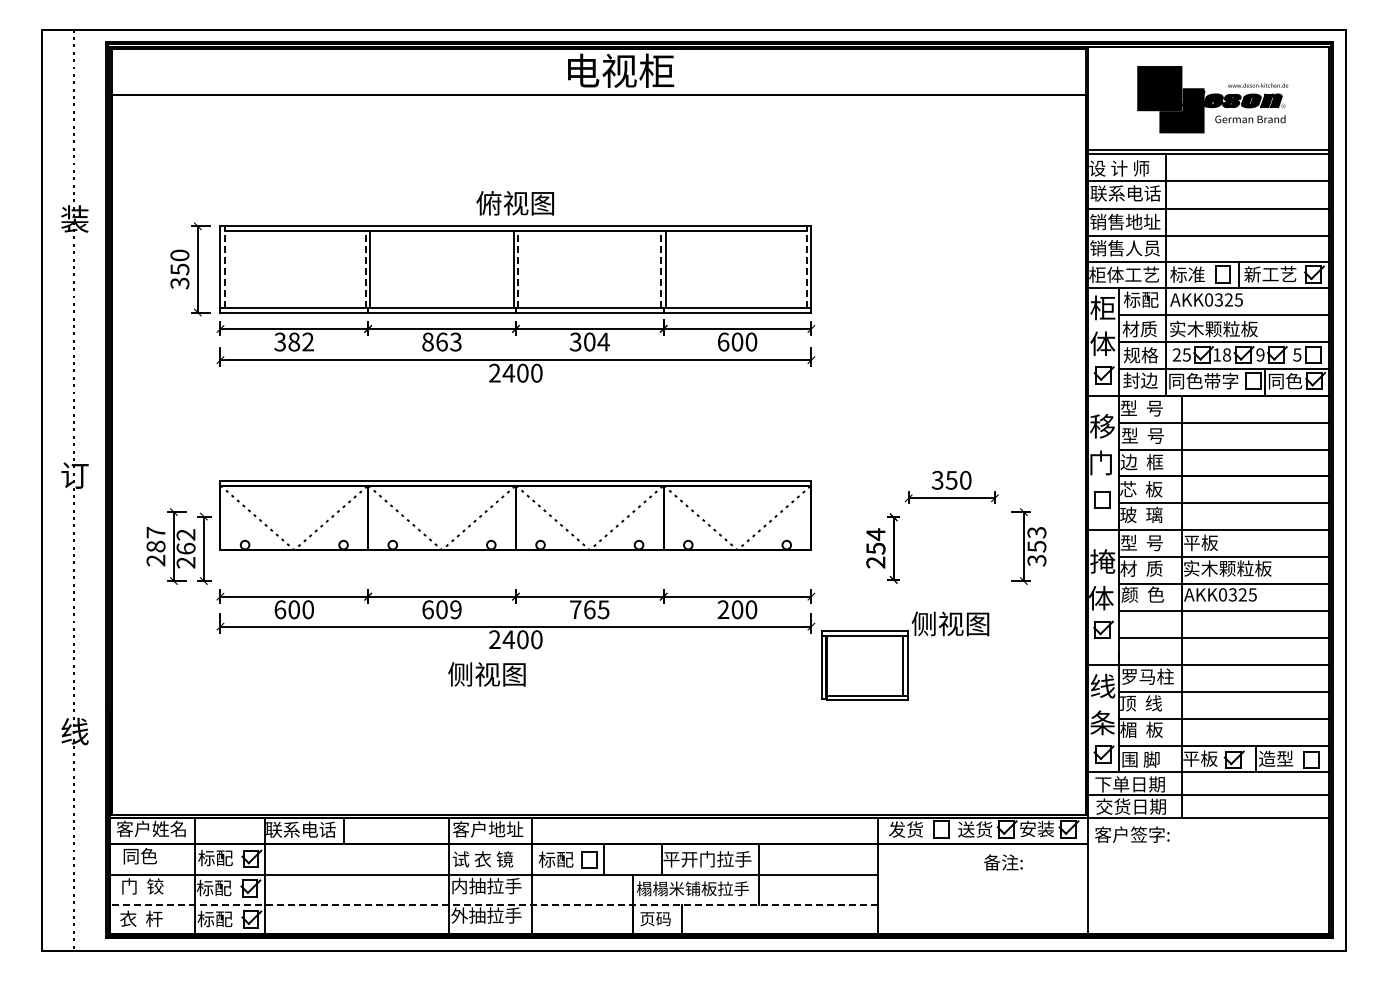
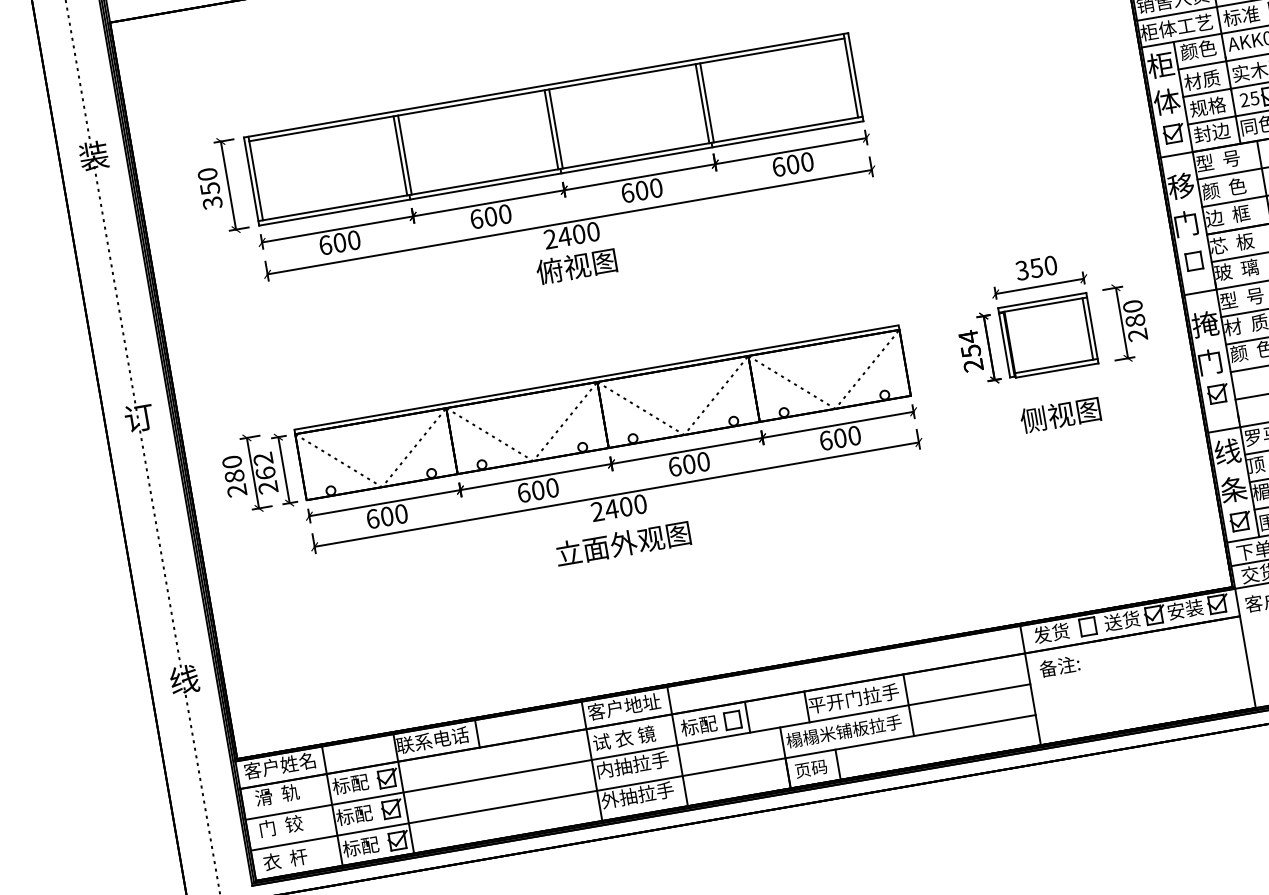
text: (514, 203) -> (575, 266), moved
line: (224, 267) -> (255, 178), dashed -> solid
line: (806, 267) -> (850, 76), dashed -> solid
line: (365, 269) -> (399, 156), dashed -> solid
line: (518, 269) -> (556, 129), dashed -> solid
line: (661, 269) -> (702, 103), dashed -> solid
text: (1140, 299) -> (1197, 49), 标配 -> 颜色
text: (293, 341) -> (339, 242), 382 -> 600
text: (441, 341) -> (490, 216), 863 -> 600
text: (589, 341) -> (641, 190), 304 -> 600
text: (1142, 435) -> (1223, 188), 型  号 -> 颜  色
part: (515, 515) -> (602, 412), moved
text: (155, 532) -> (231, 462), 287 -> 280
text: (1036, 546) -> (1134, 320), 353 -> 280
text: (1101, 597) -> (1210, 361), 体 -> 门
text: (455, 609) -> (551, 487), 609 -> 600
text: (589, 609) -> (688, 464), 765 -> 600
text: (723, 609) -> (826, 440), 200 -> 600
part: (864, 665) -> (1048, 335), moved
text: (513, 674) -> (622, 543), 侧视图 -> 立面外观图
text: (144, 856) -> (277, 795), 同色 -> 滑  轨
text: (1003, 862) -> (1059, 666), moved
line: (493, 904) -> (642, 782), dashed -> solid

